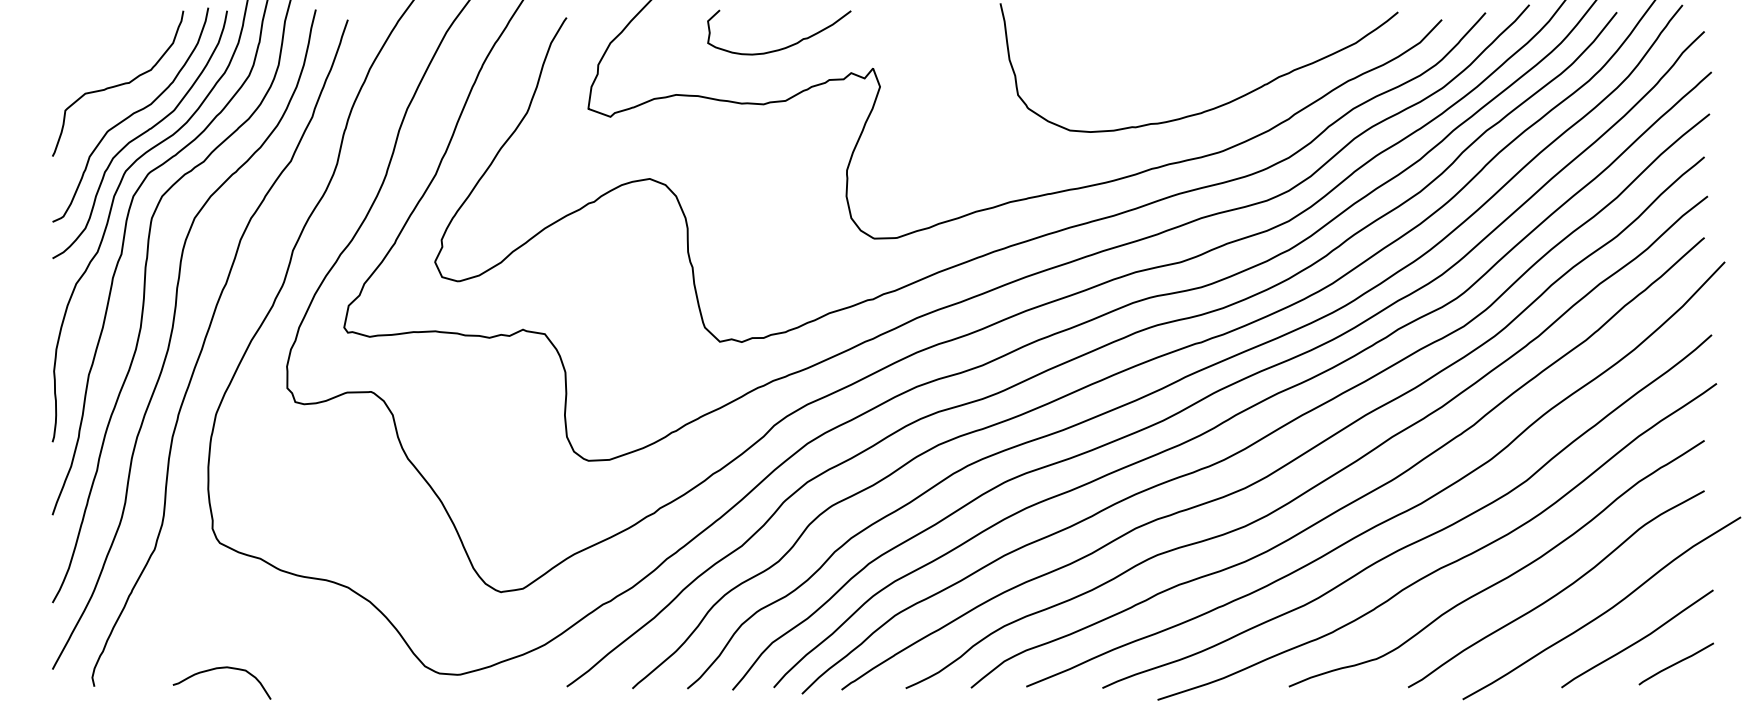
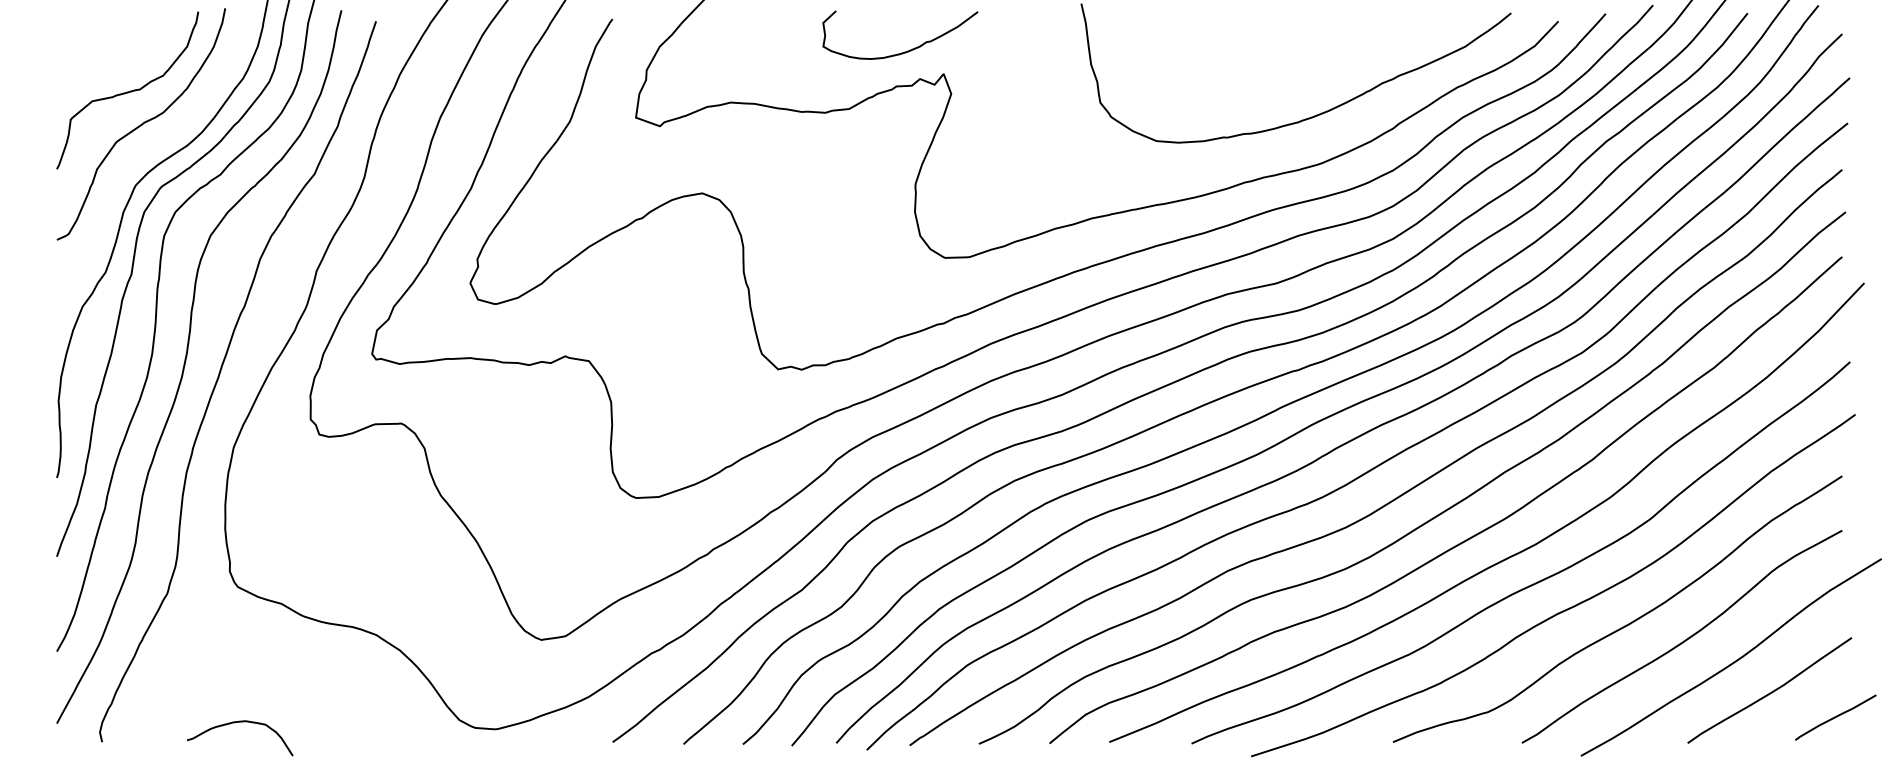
curve: (785, 46) -> (907, 50), moved
curve: (140, 134) -> (151, 145), removed
curve: (1676, 663) -> (1835, 717), moved

